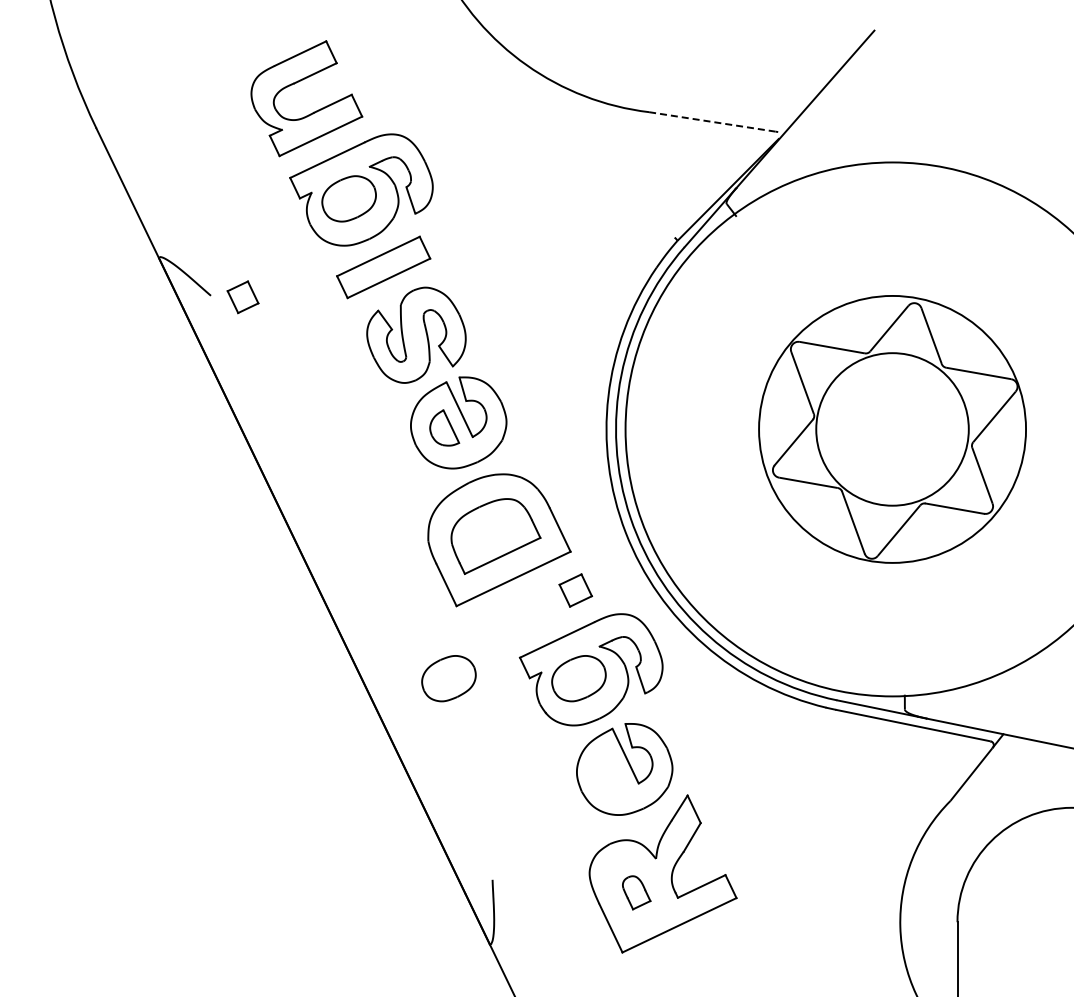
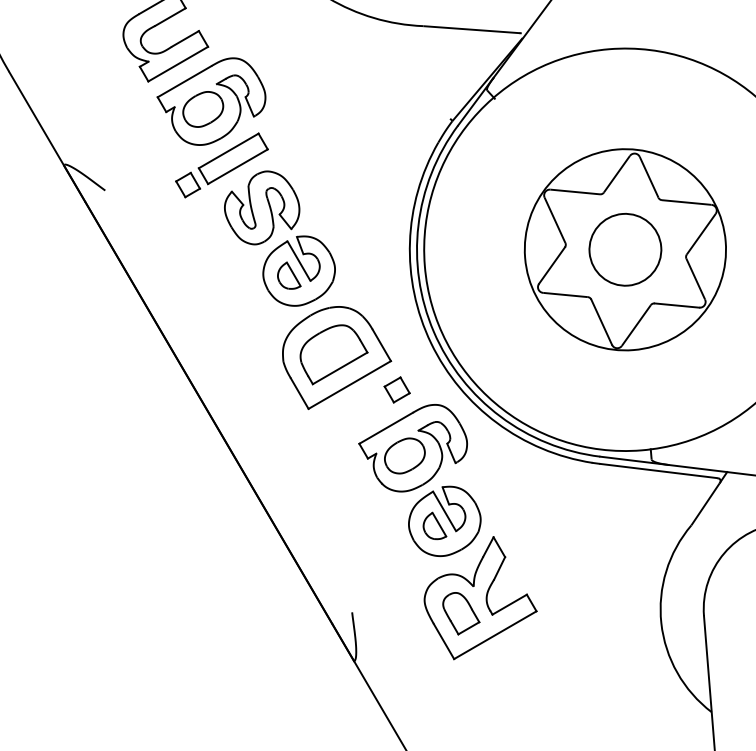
line: (712, 122) -> (471, 30), dashed -> solid
part: (242, 297) -> (187, 185), moved
circle: (892, 429) -> (625, 249), size x0.62
part: (448, 678) -> (306, 463), removed
part: (610, 774) -> (434, 526), added
part: (636, 892) -> (461, 613), size x1.67

